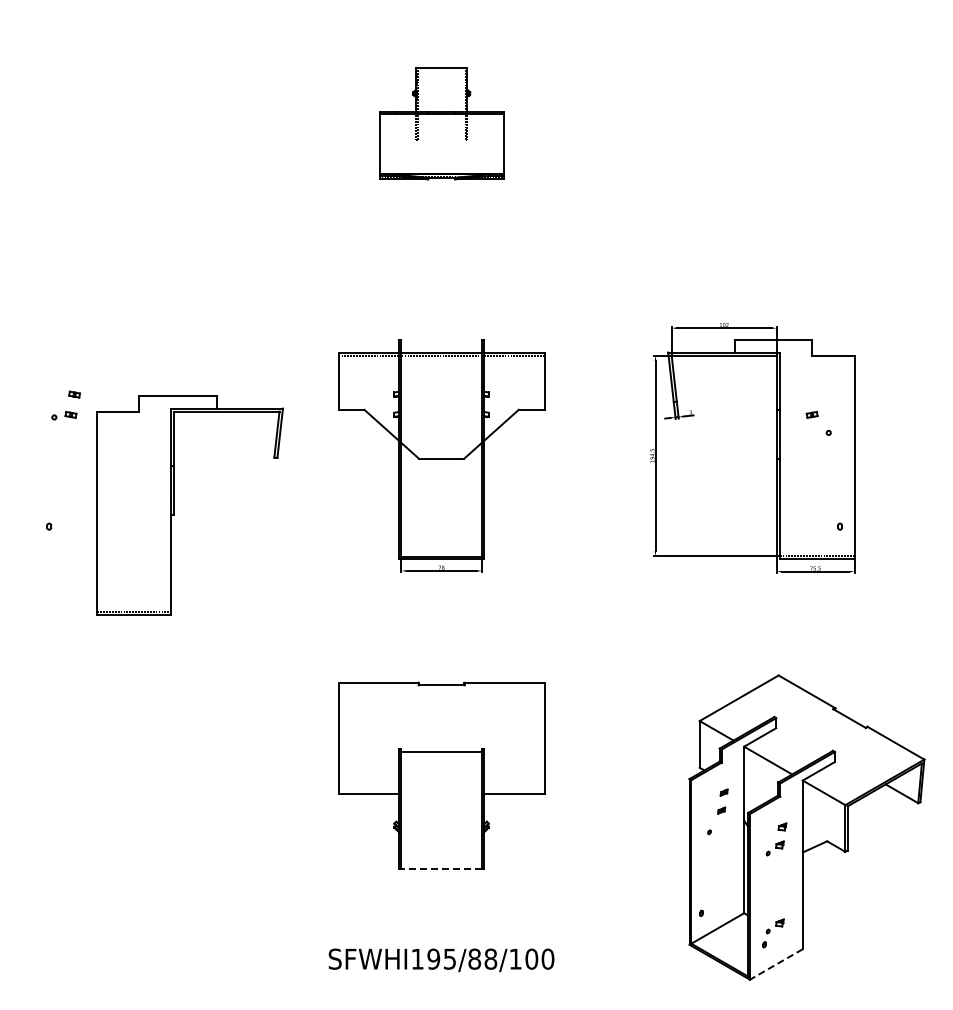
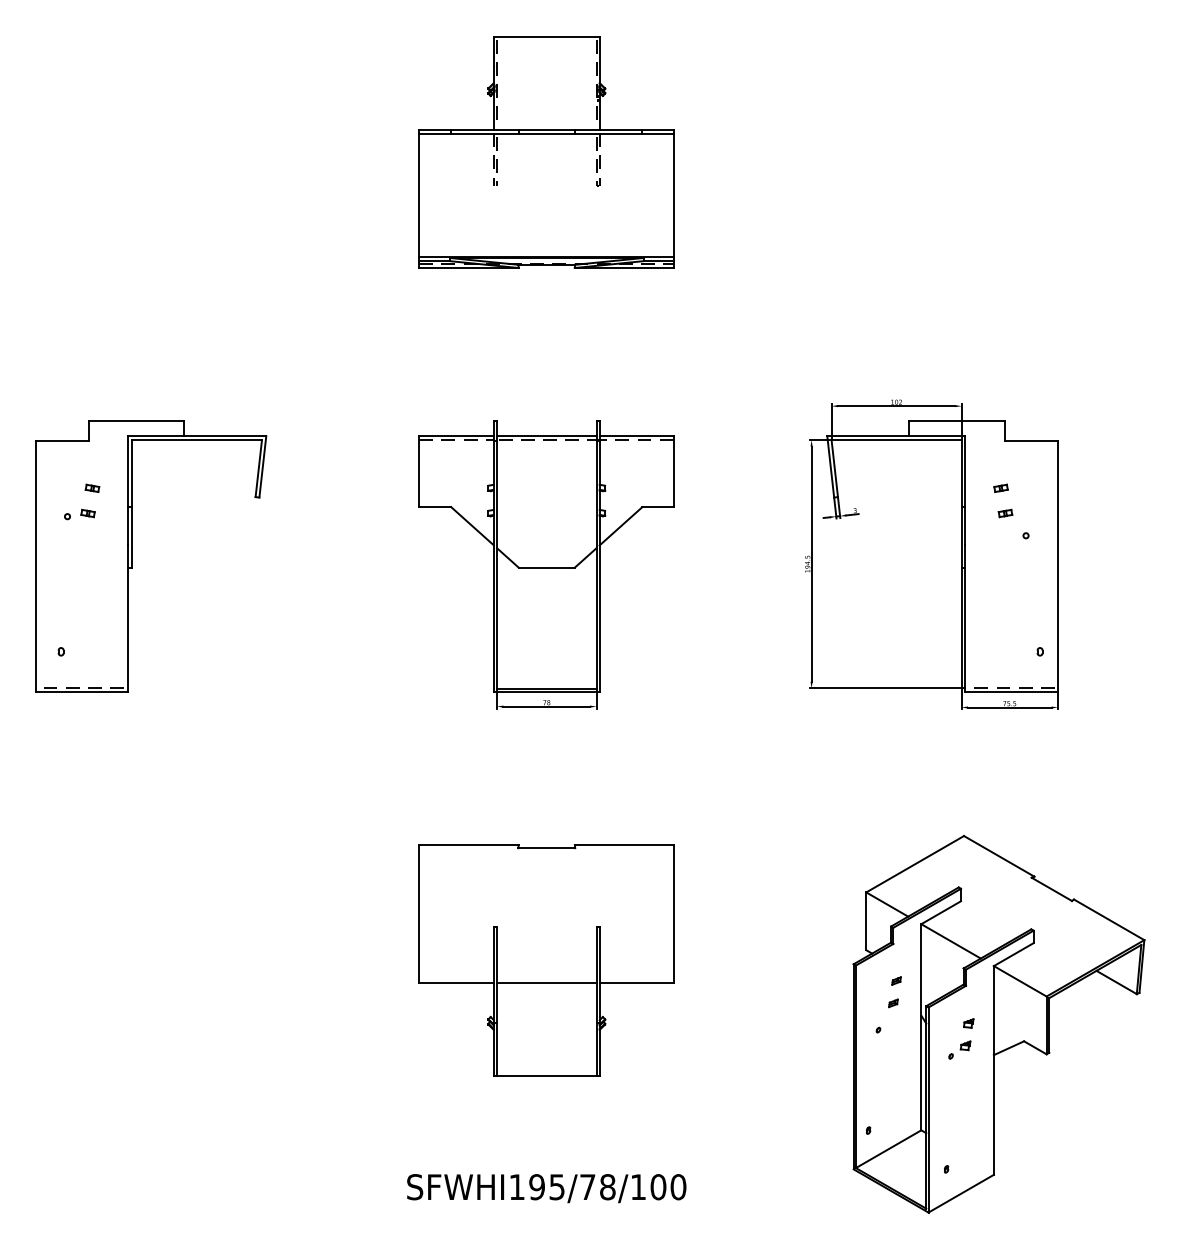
part: (441, 123) -> (546, 152), size x1.67
part: (808, 394) -> (1000, 488), added
part: (174, 505) -> (132, 556), moved
line: (441, 752) -> (546, 983), moved
line: (441, 869) -> (546, 1076), dashed -> solid
part: (774, 926) -> (958, 1146), removed
text: (474, 958) -> (587, 1186), SFWHI195/88/100 -> SFWHI195/78/100
line: (775, 964) -> (960, 1193), dashed -> solid

